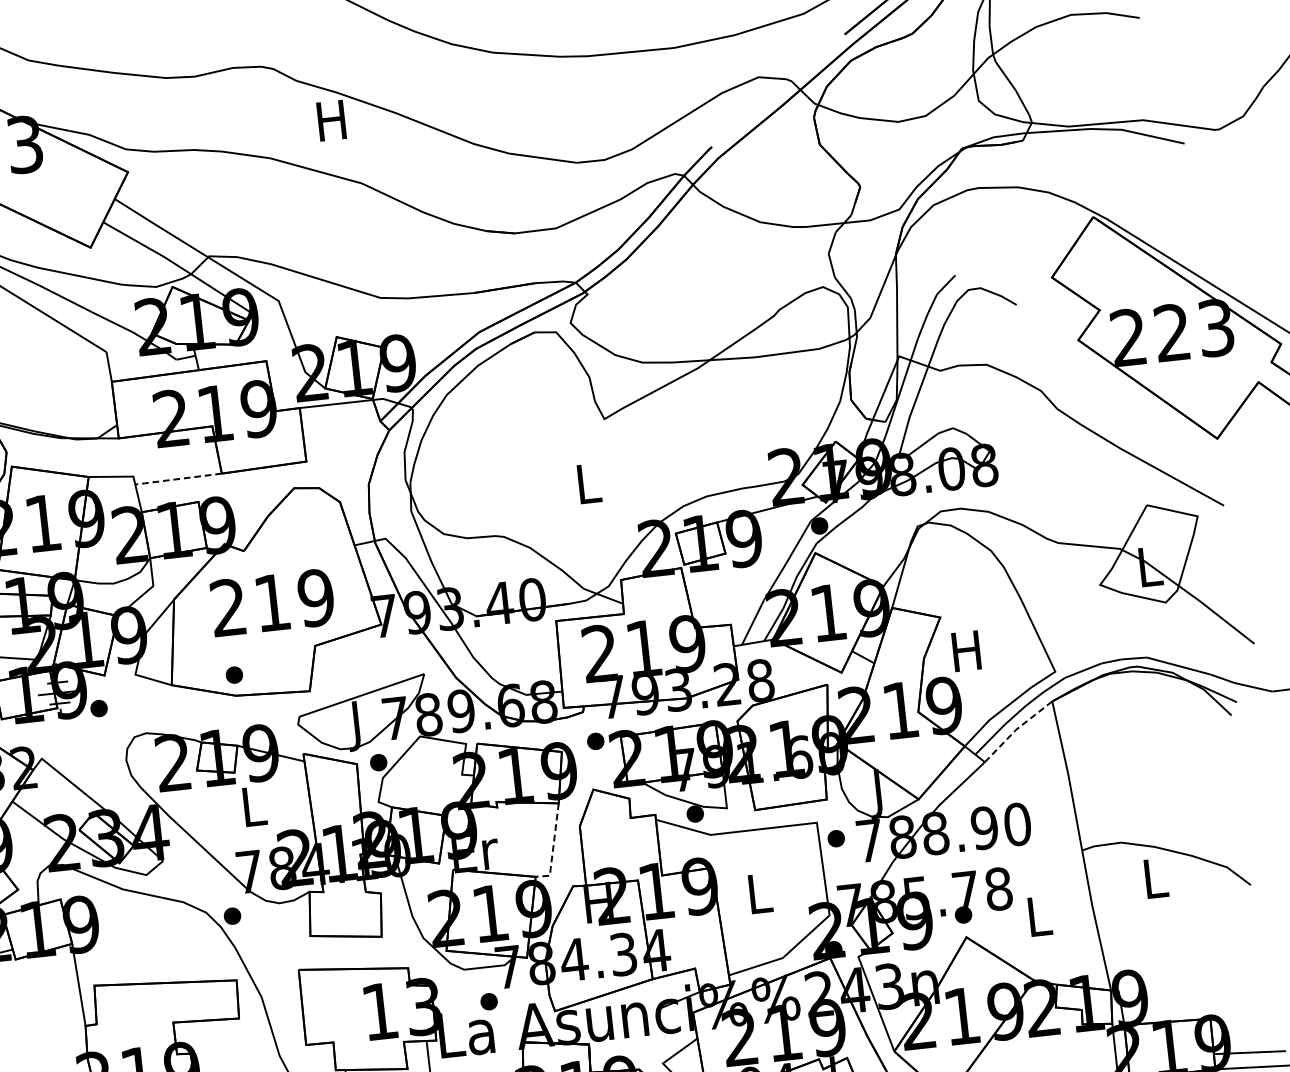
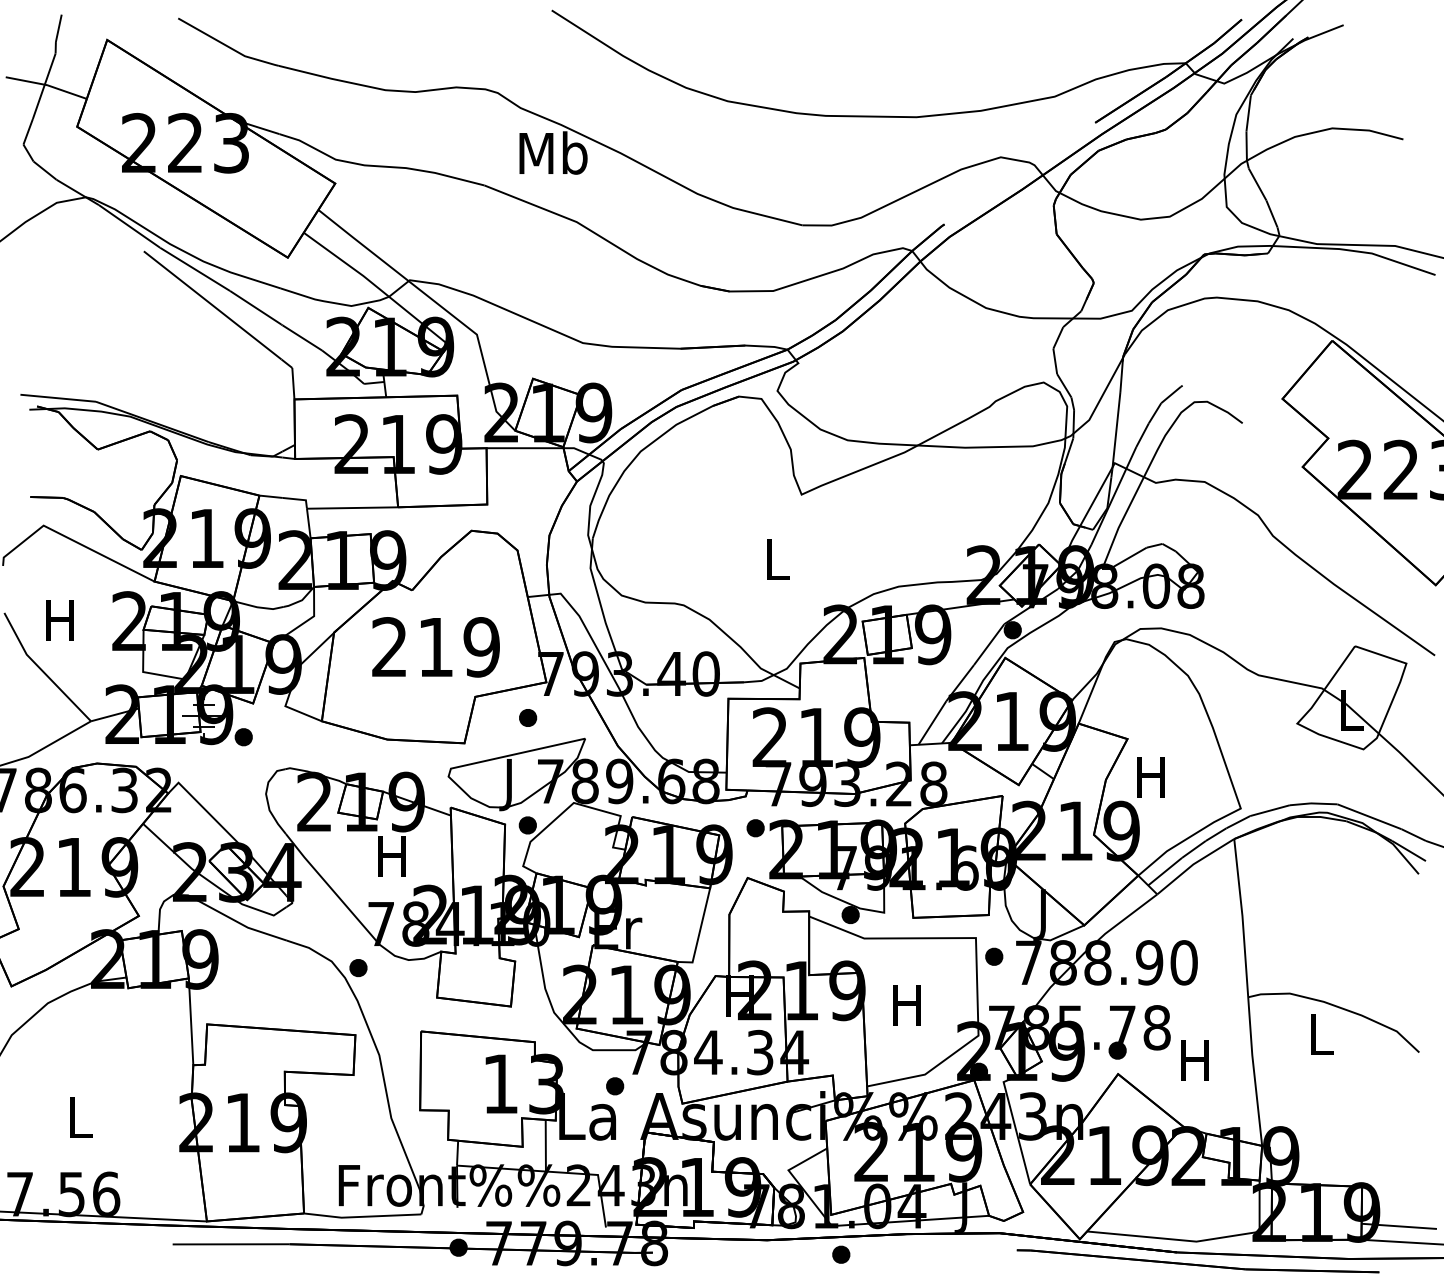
text: (332, 119) -> (553, 152), H -> Mb
line: (177, 479) -> (351, 508), dashed -> solid
part: (234, 674) -> (528, 717), moved
line: (1017, 728) -> (1194, 863), dashed -> solid
text: (252, 806) -> (391, 856), L -> H
line: (553, 847) -> (699, 933), dashed -> solid
text: (757, 894) -> (906, 1005), L -> H
text: (1037, 916) -> (1194, 1060), L -> H

